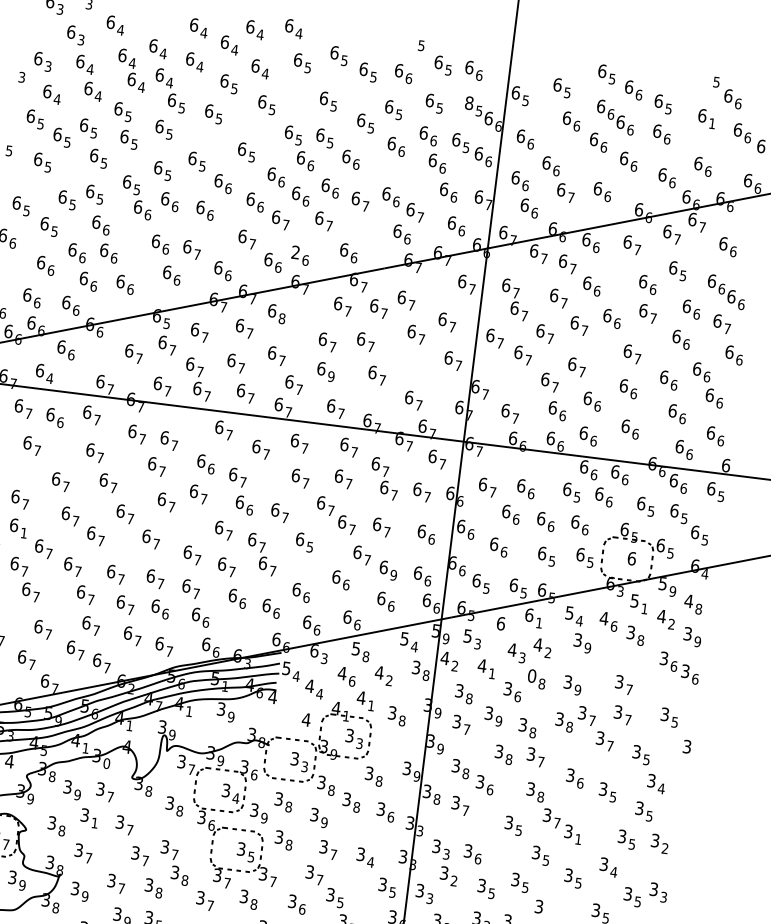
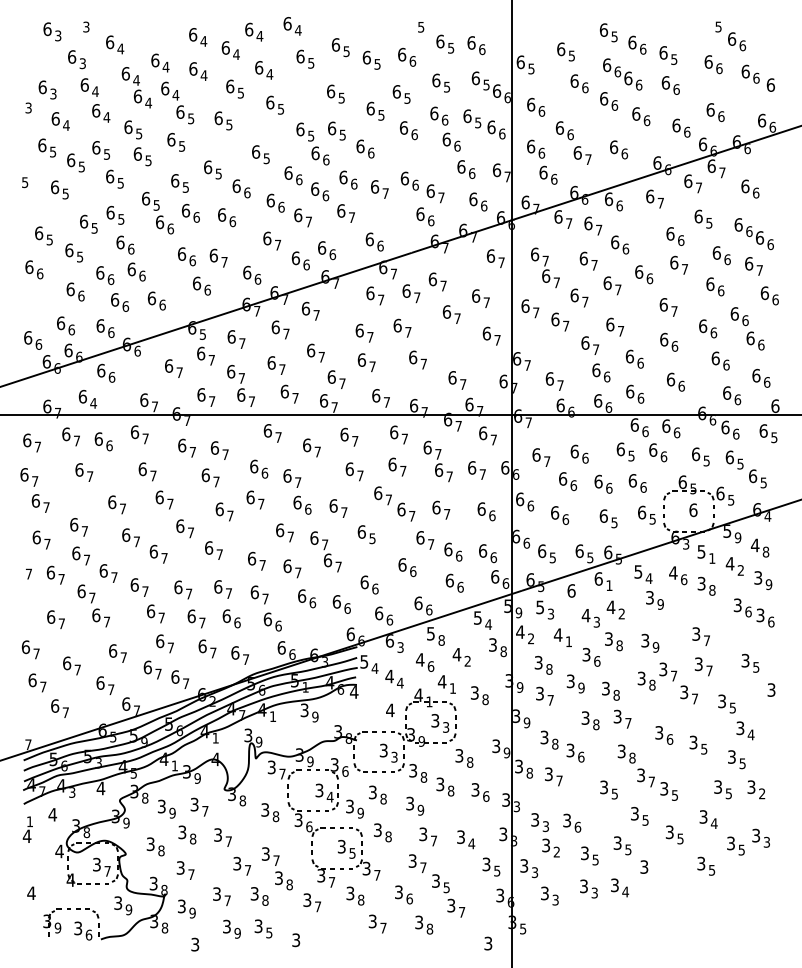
text: (469, 102) -> (475, 77), 8 -> 6
text: (712, 123) -> (719, 68), 1 -> 6
text: (296, 252) -> (322, 247), 2 -> 6
text: (281, 318) -> (316, 315), 8 -> 7
text: (331, 376) -> (372, 366), 9 -> 7
text: (23, 532) -> (86, 559), 1 -> 7
text: (393, 574) -> (458, 555), 9 -> 6
text: (531, 675) -> (608, 638), 0 -> 3
text: (106, 763) -> (197, 778), 0 -> 9
text: (95, 822) -> (193, 838), 1 -> 8
text: (577, 839) -> (674, 795), 1 -> 5

